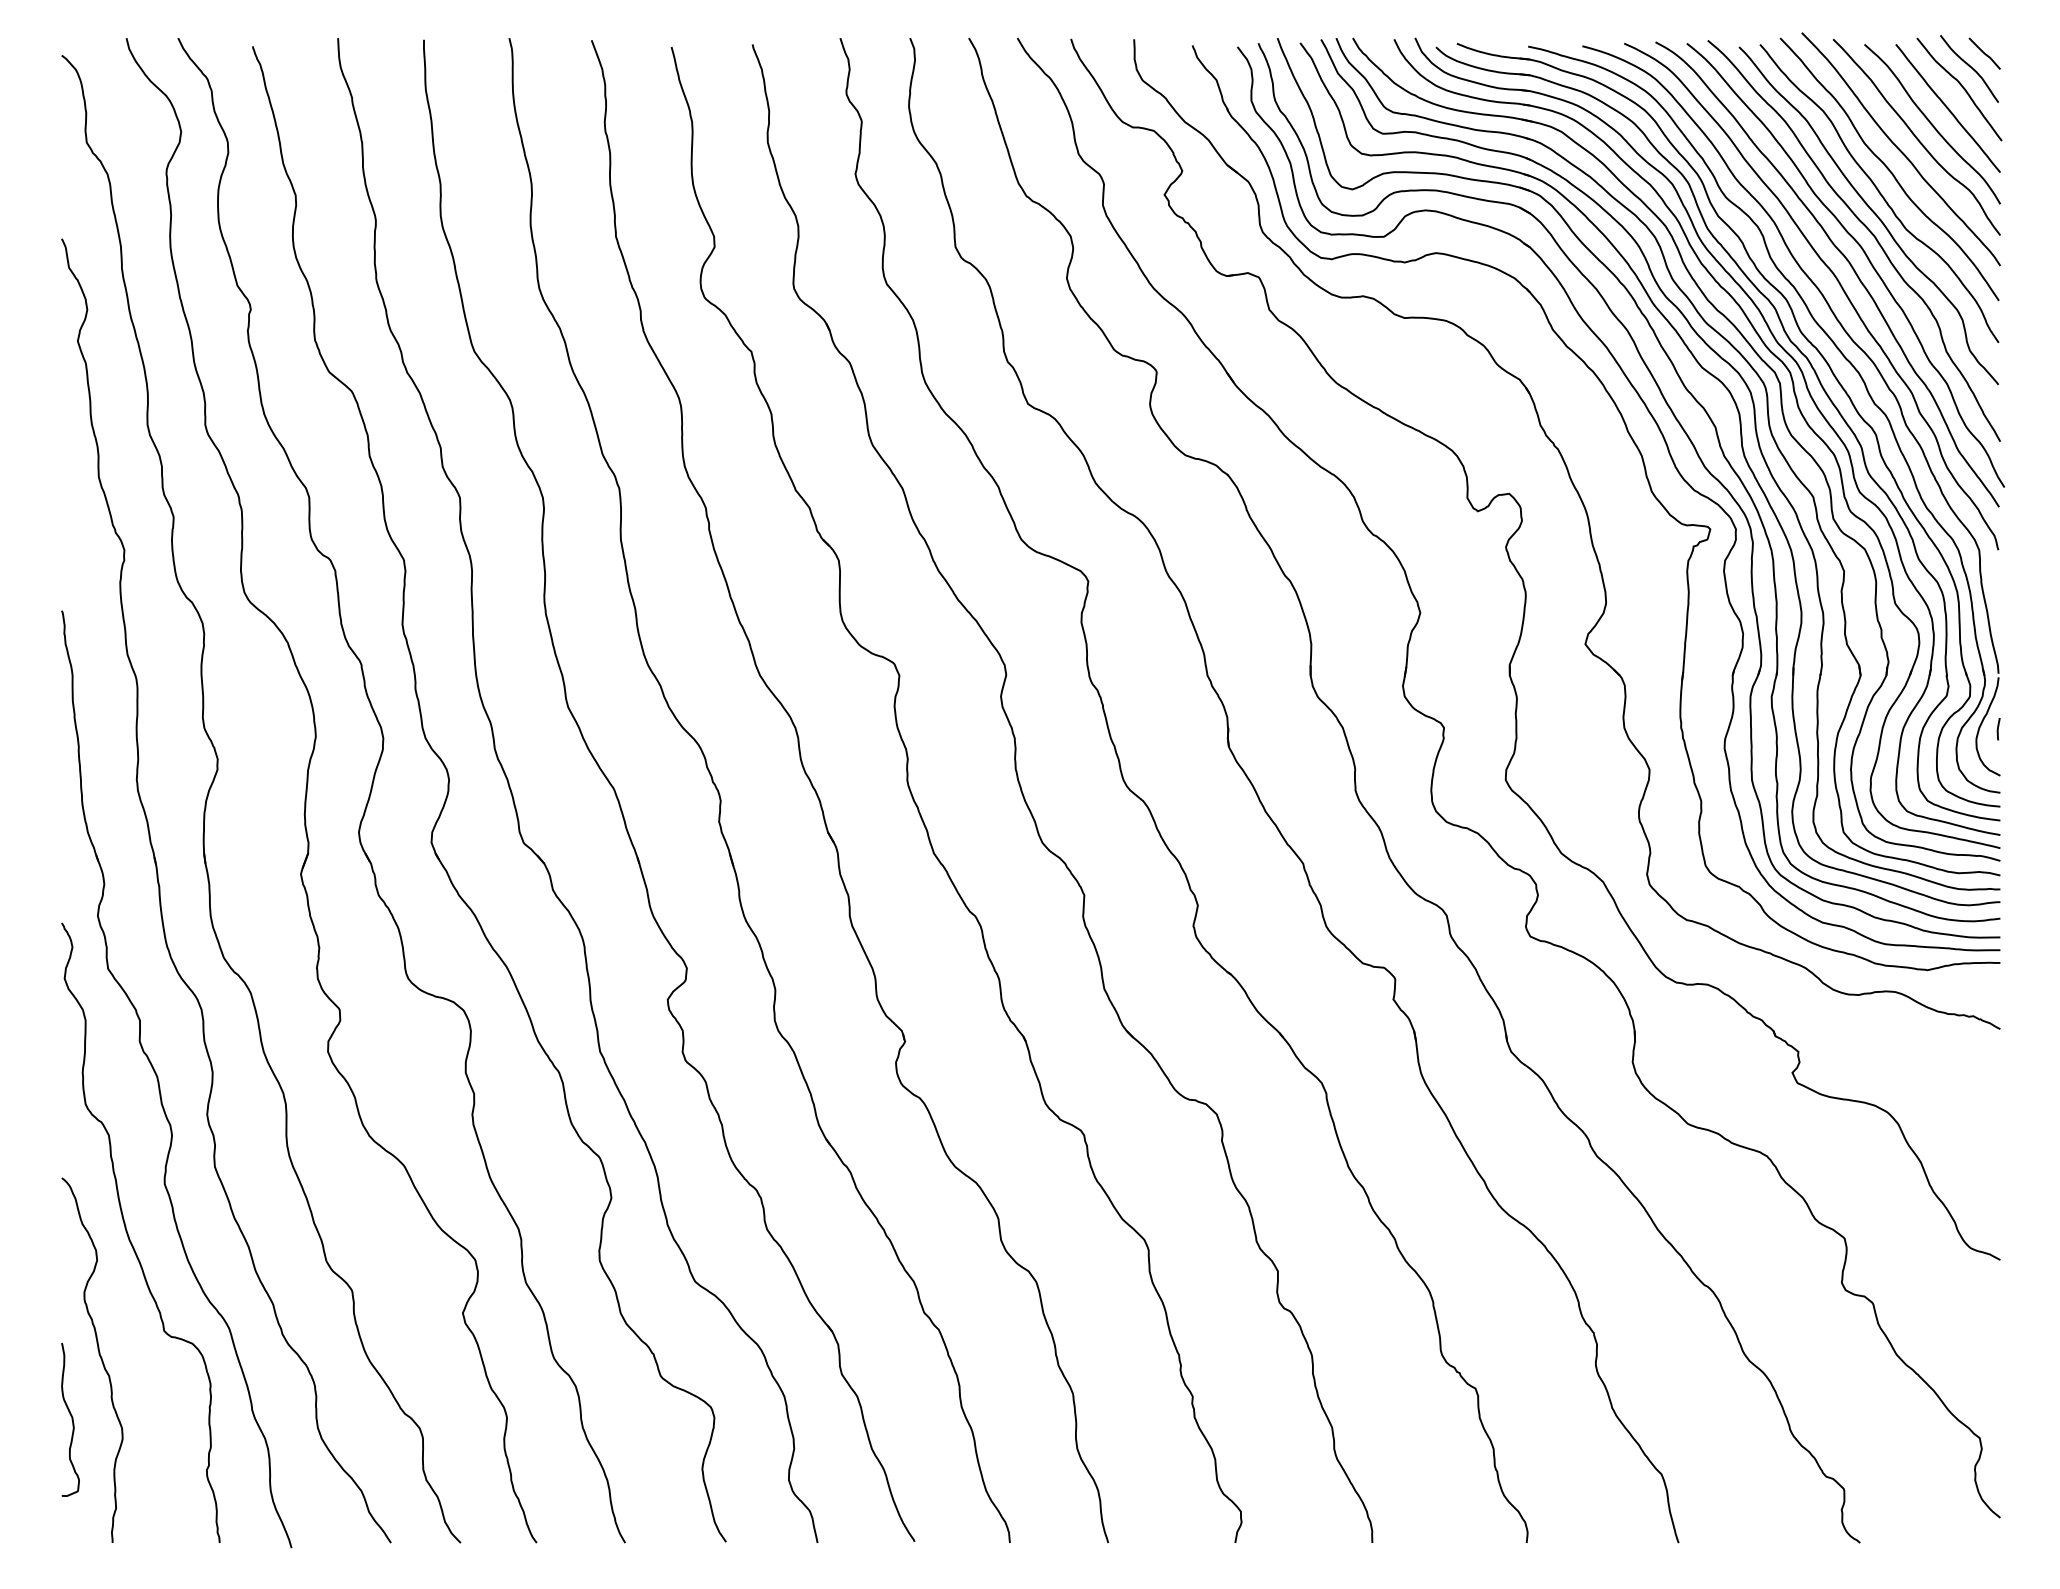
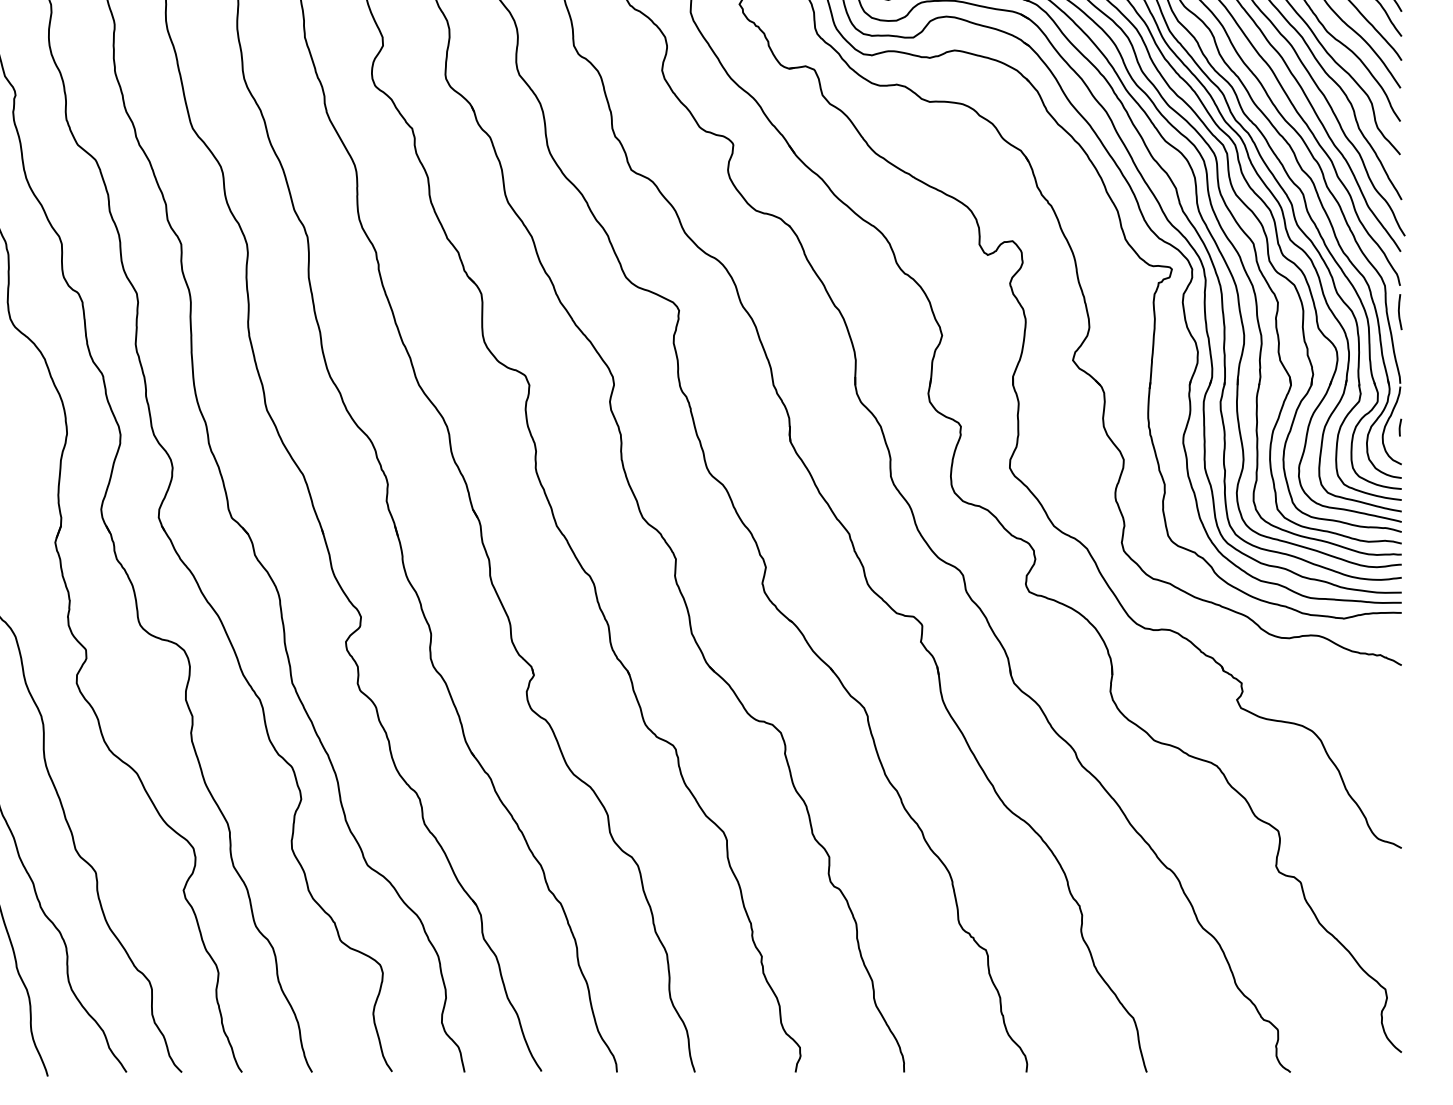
curve: (1997, 582) -> (1399, 311), added

